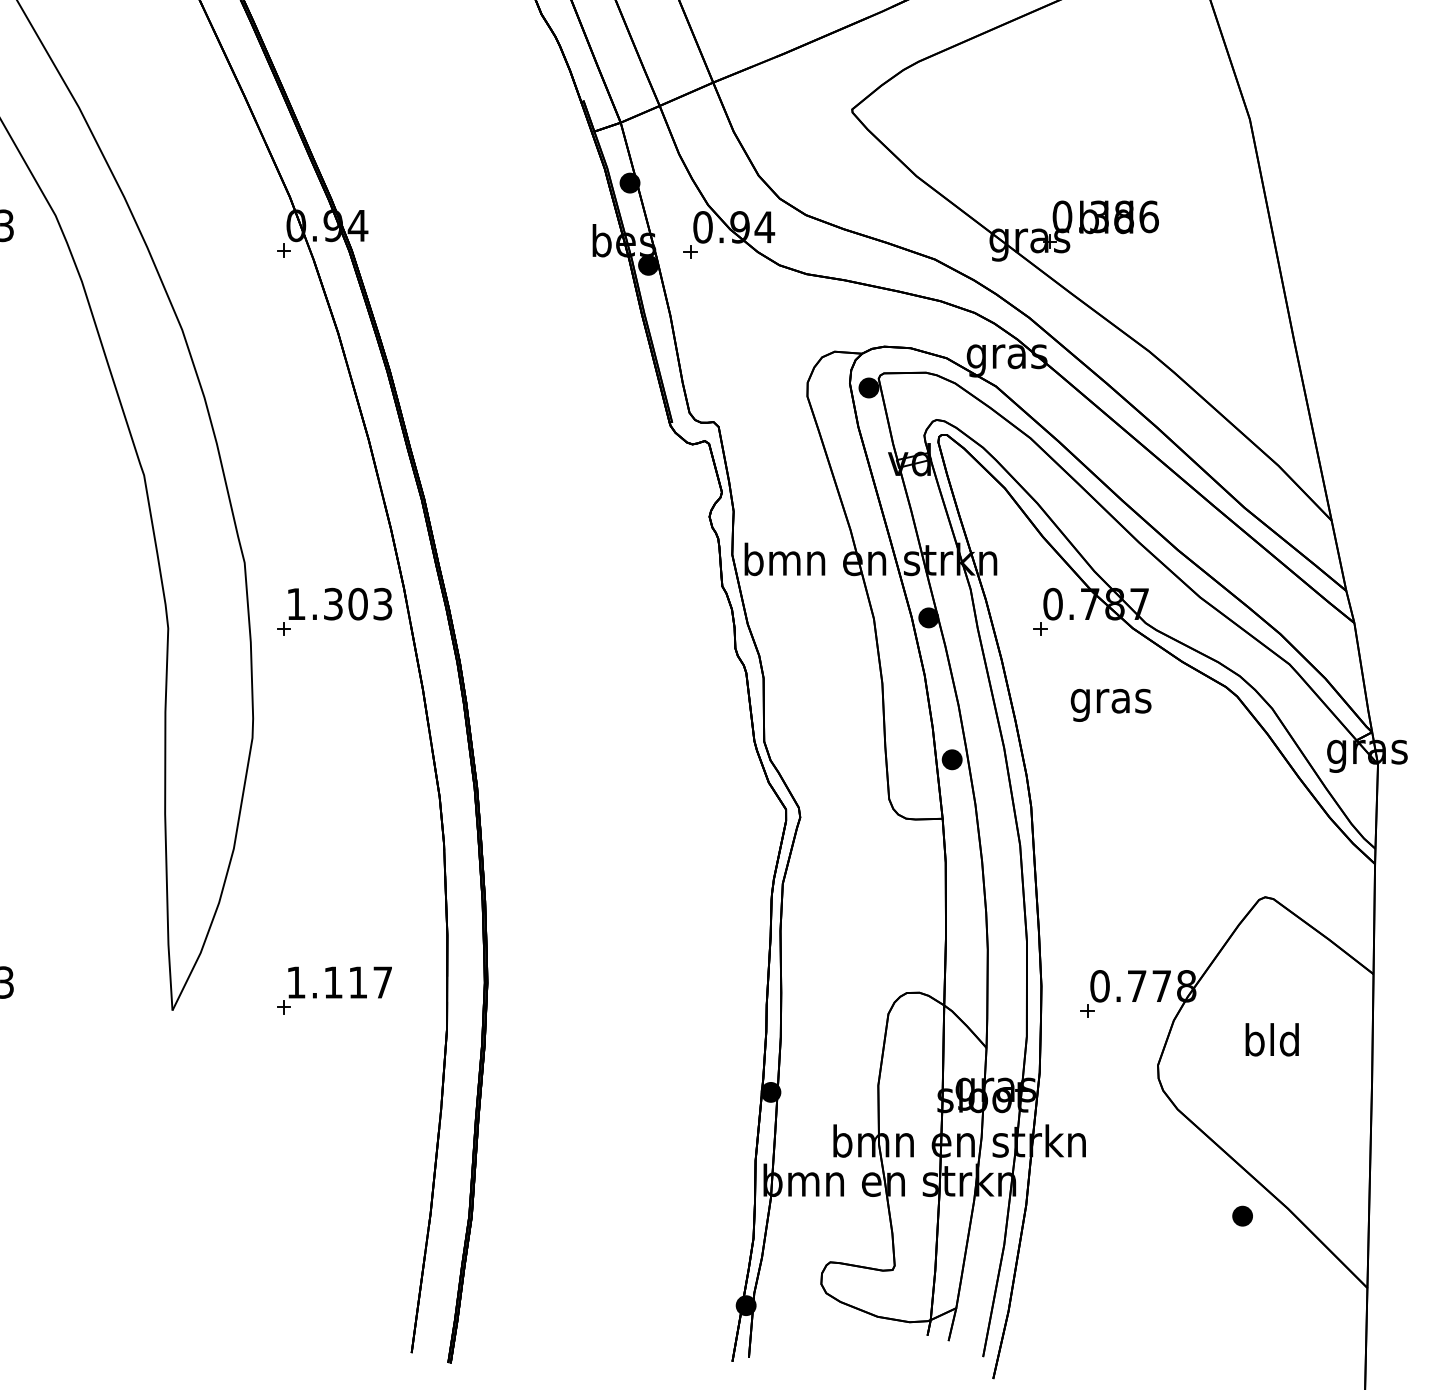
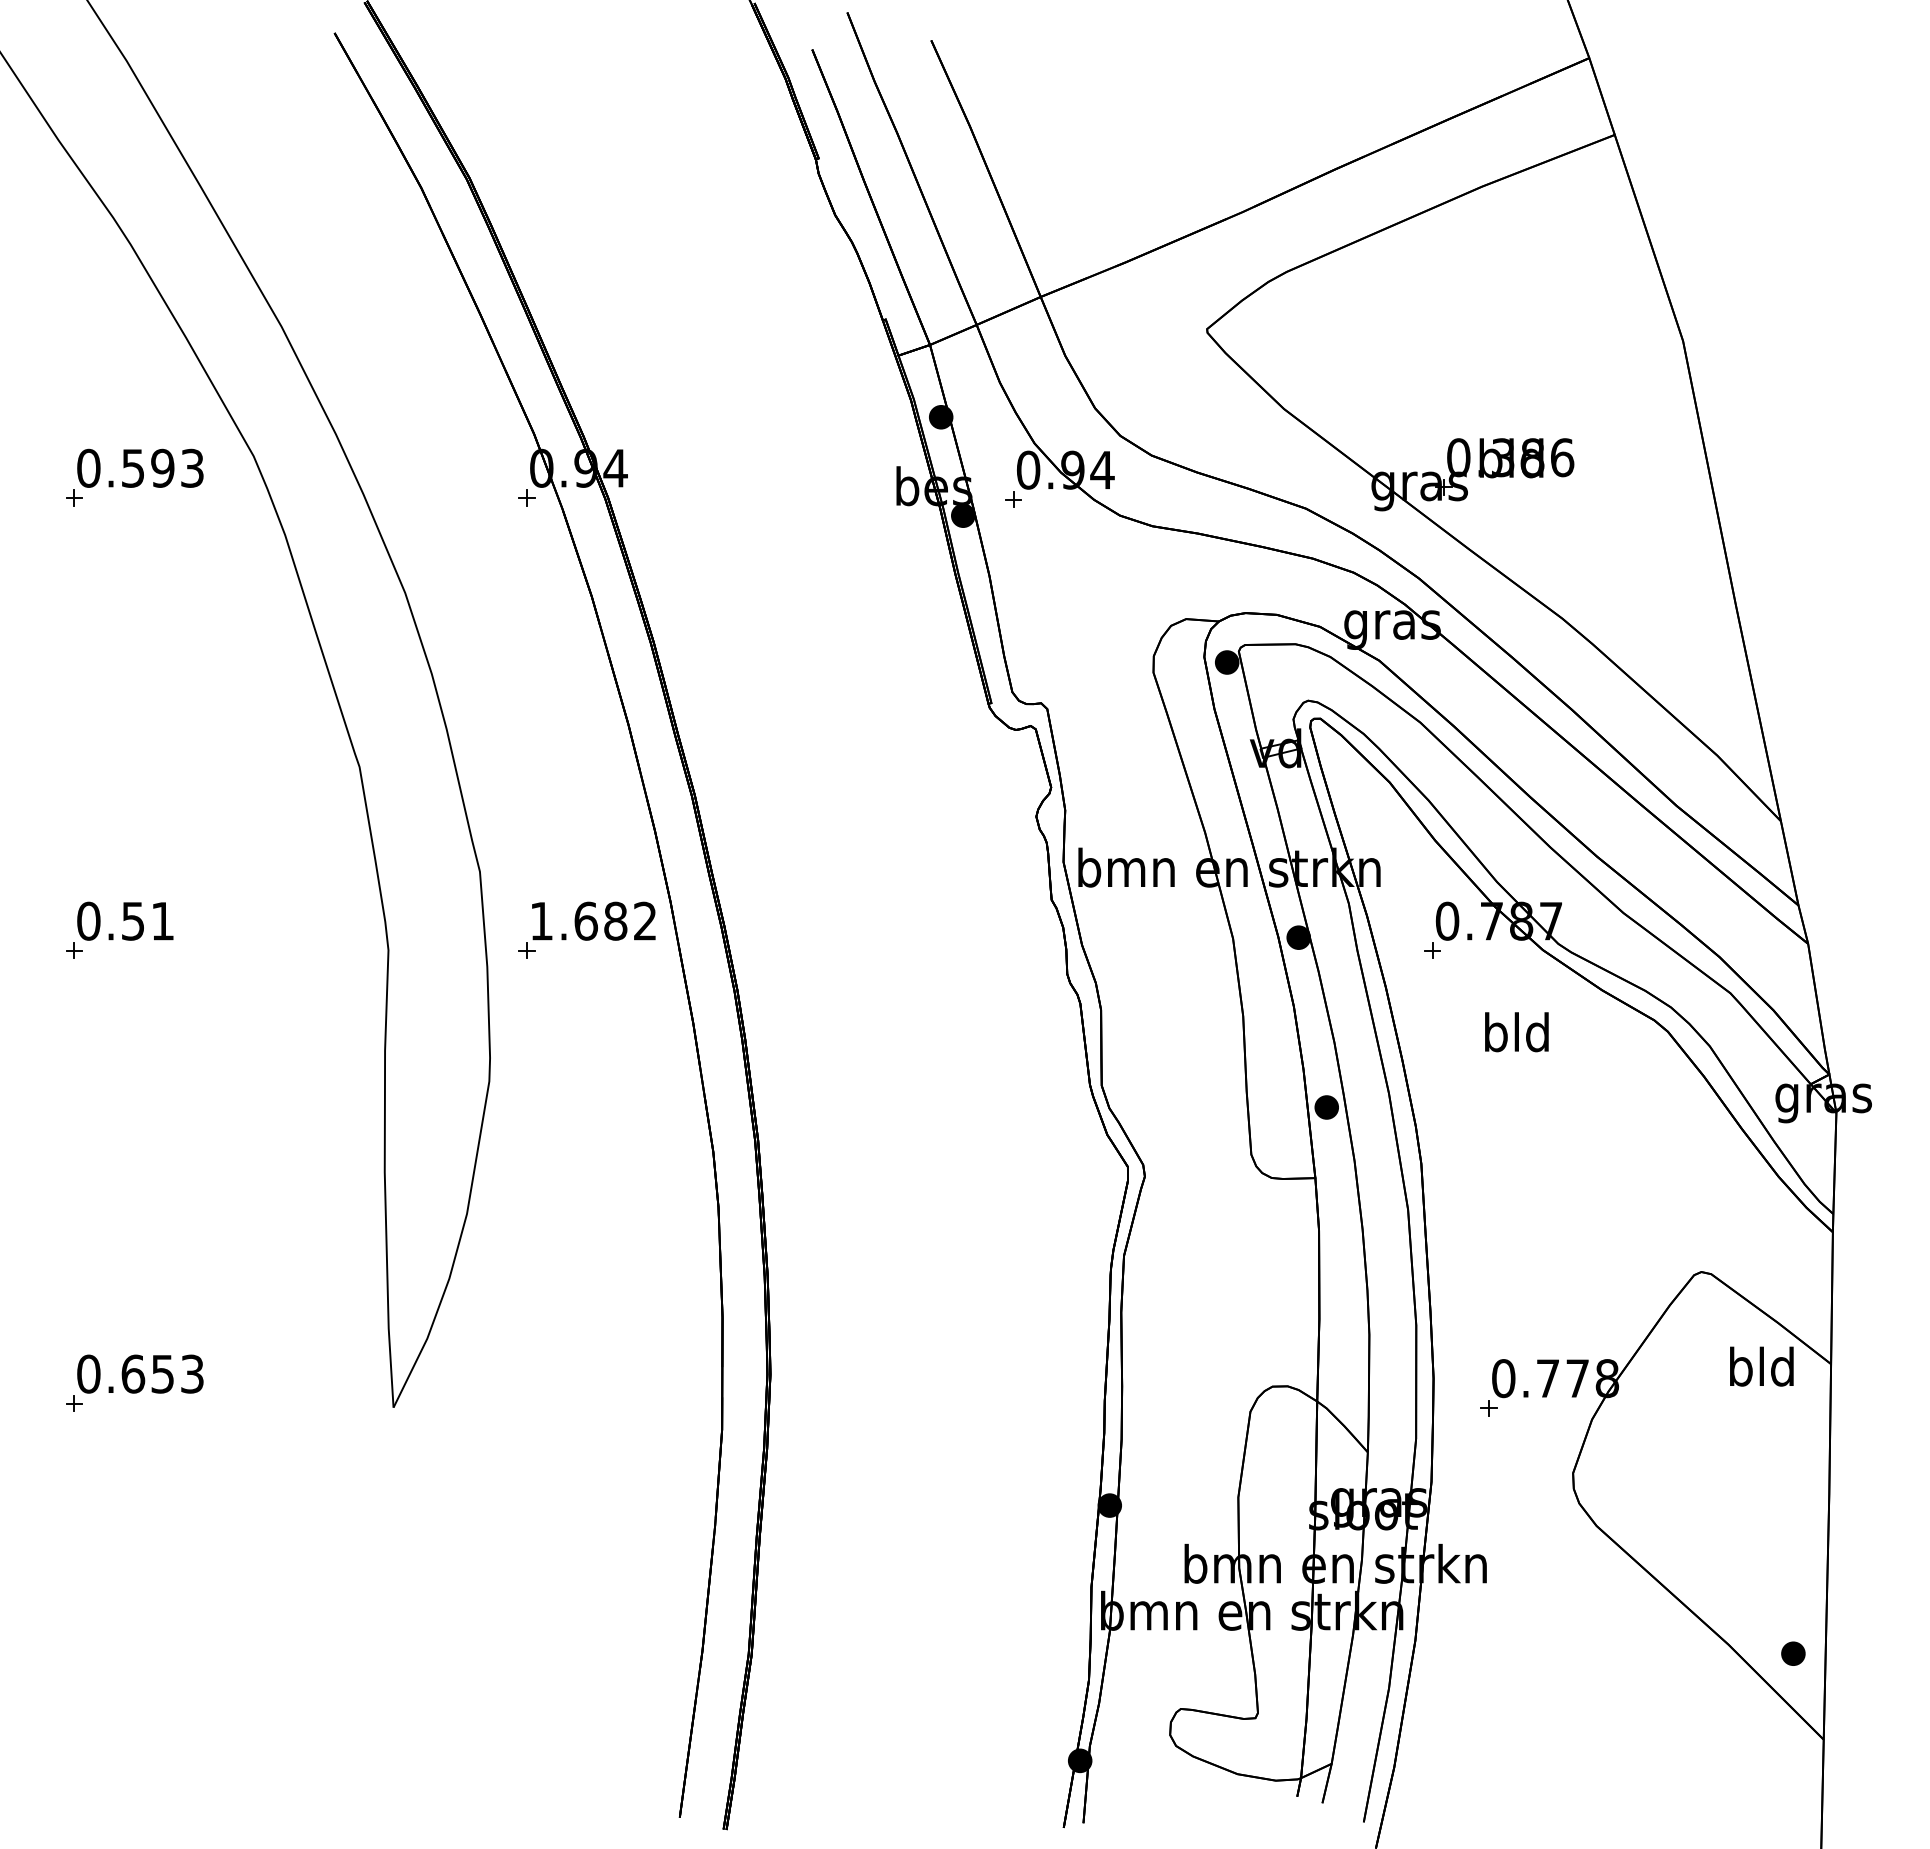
text: (357, 603) -> (615, 920), 1.303 -> 1.682
text: (1110, 701) -> (1516, 1037), gras -> bld
part: (334, 990) -> (587, 1383), removed
text: (1271, 1039) -> (1761, 1366), moved
part: (1242, 1215) -> (1793, 1653), moved

